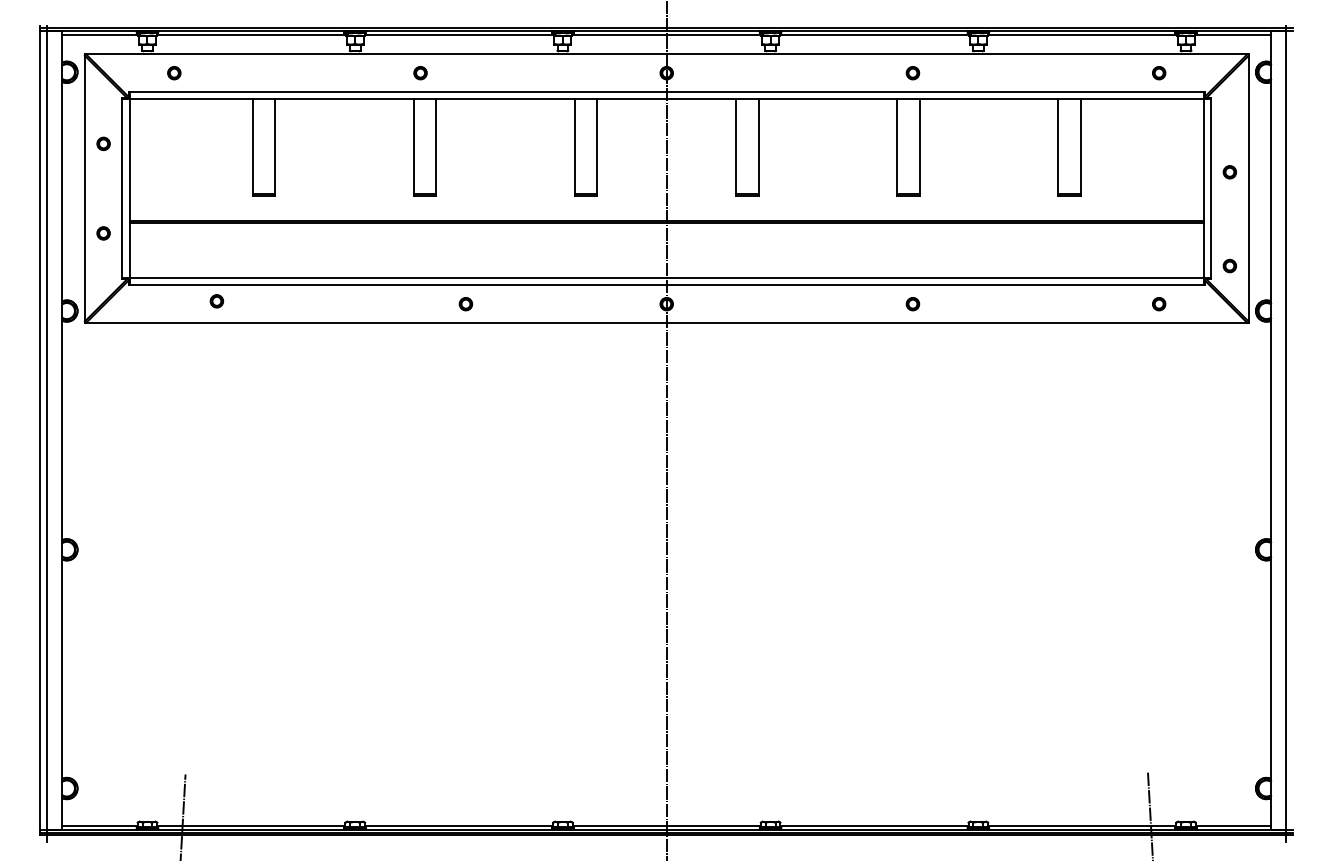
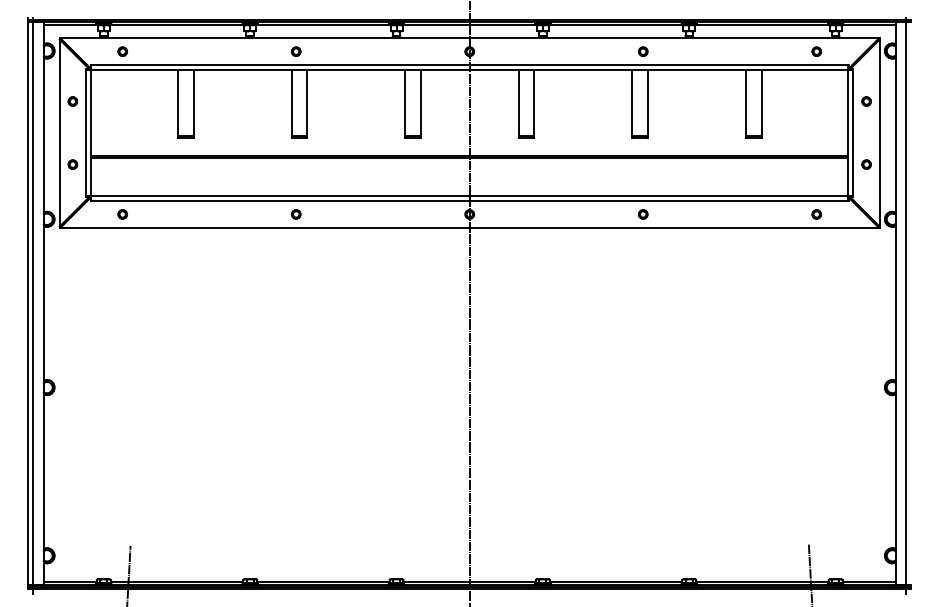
part: (1229, 172) -> (866, 101), moved
part: (1229, 265) -> (866, 164), moved
part: (216, 301) -> (122, 214), moved
part: (464, 304) -> (295, 214), moved

